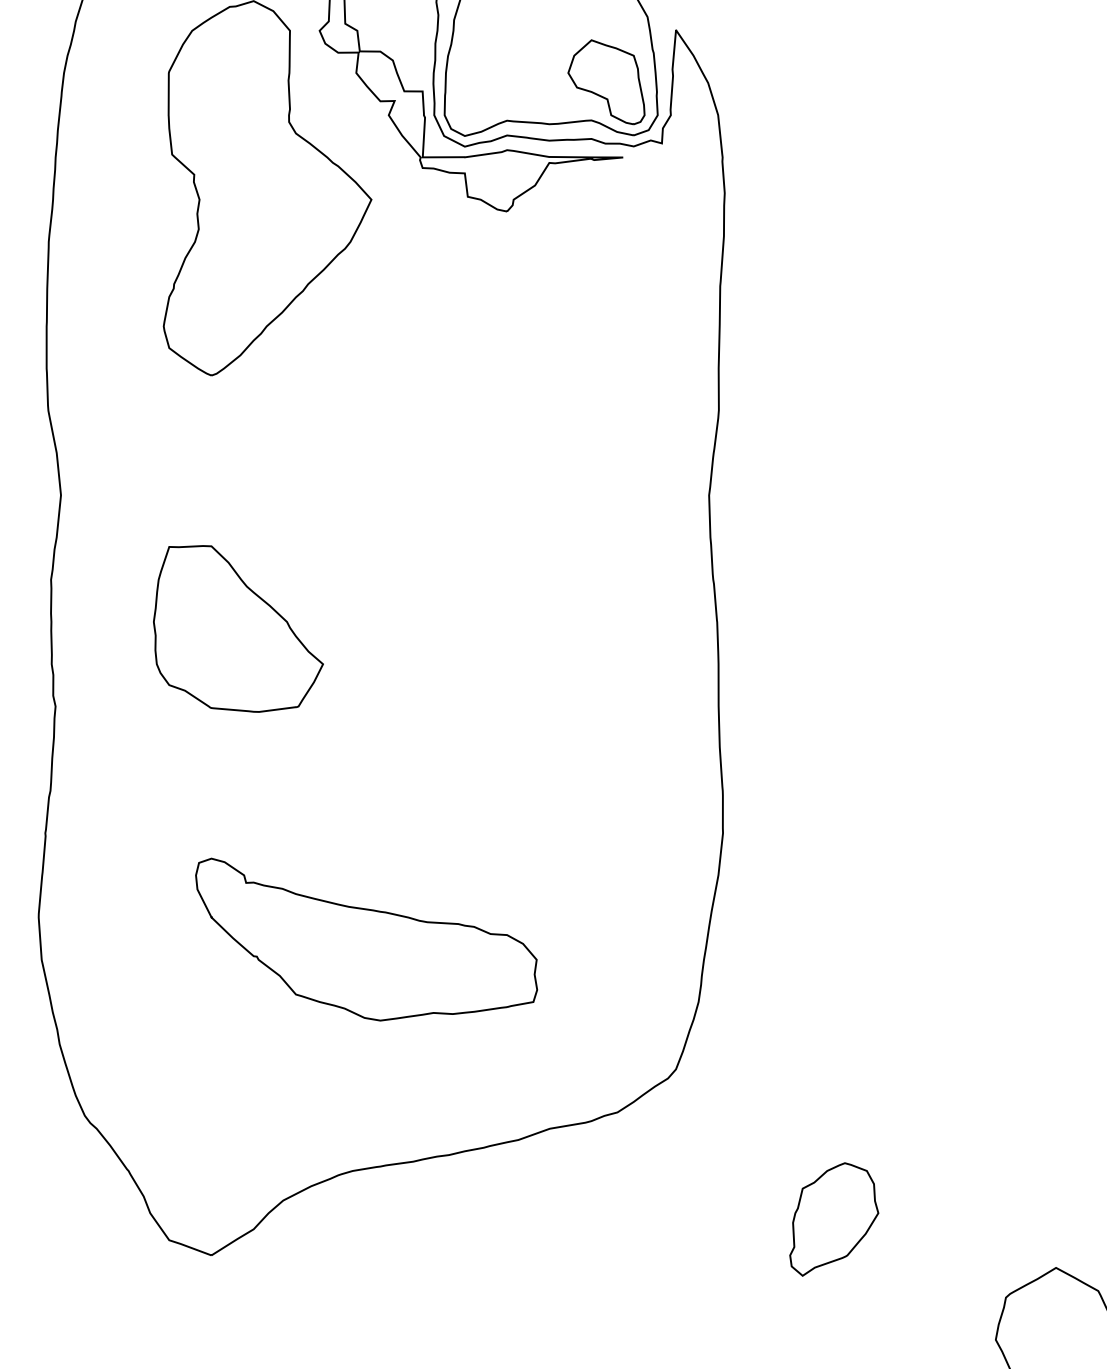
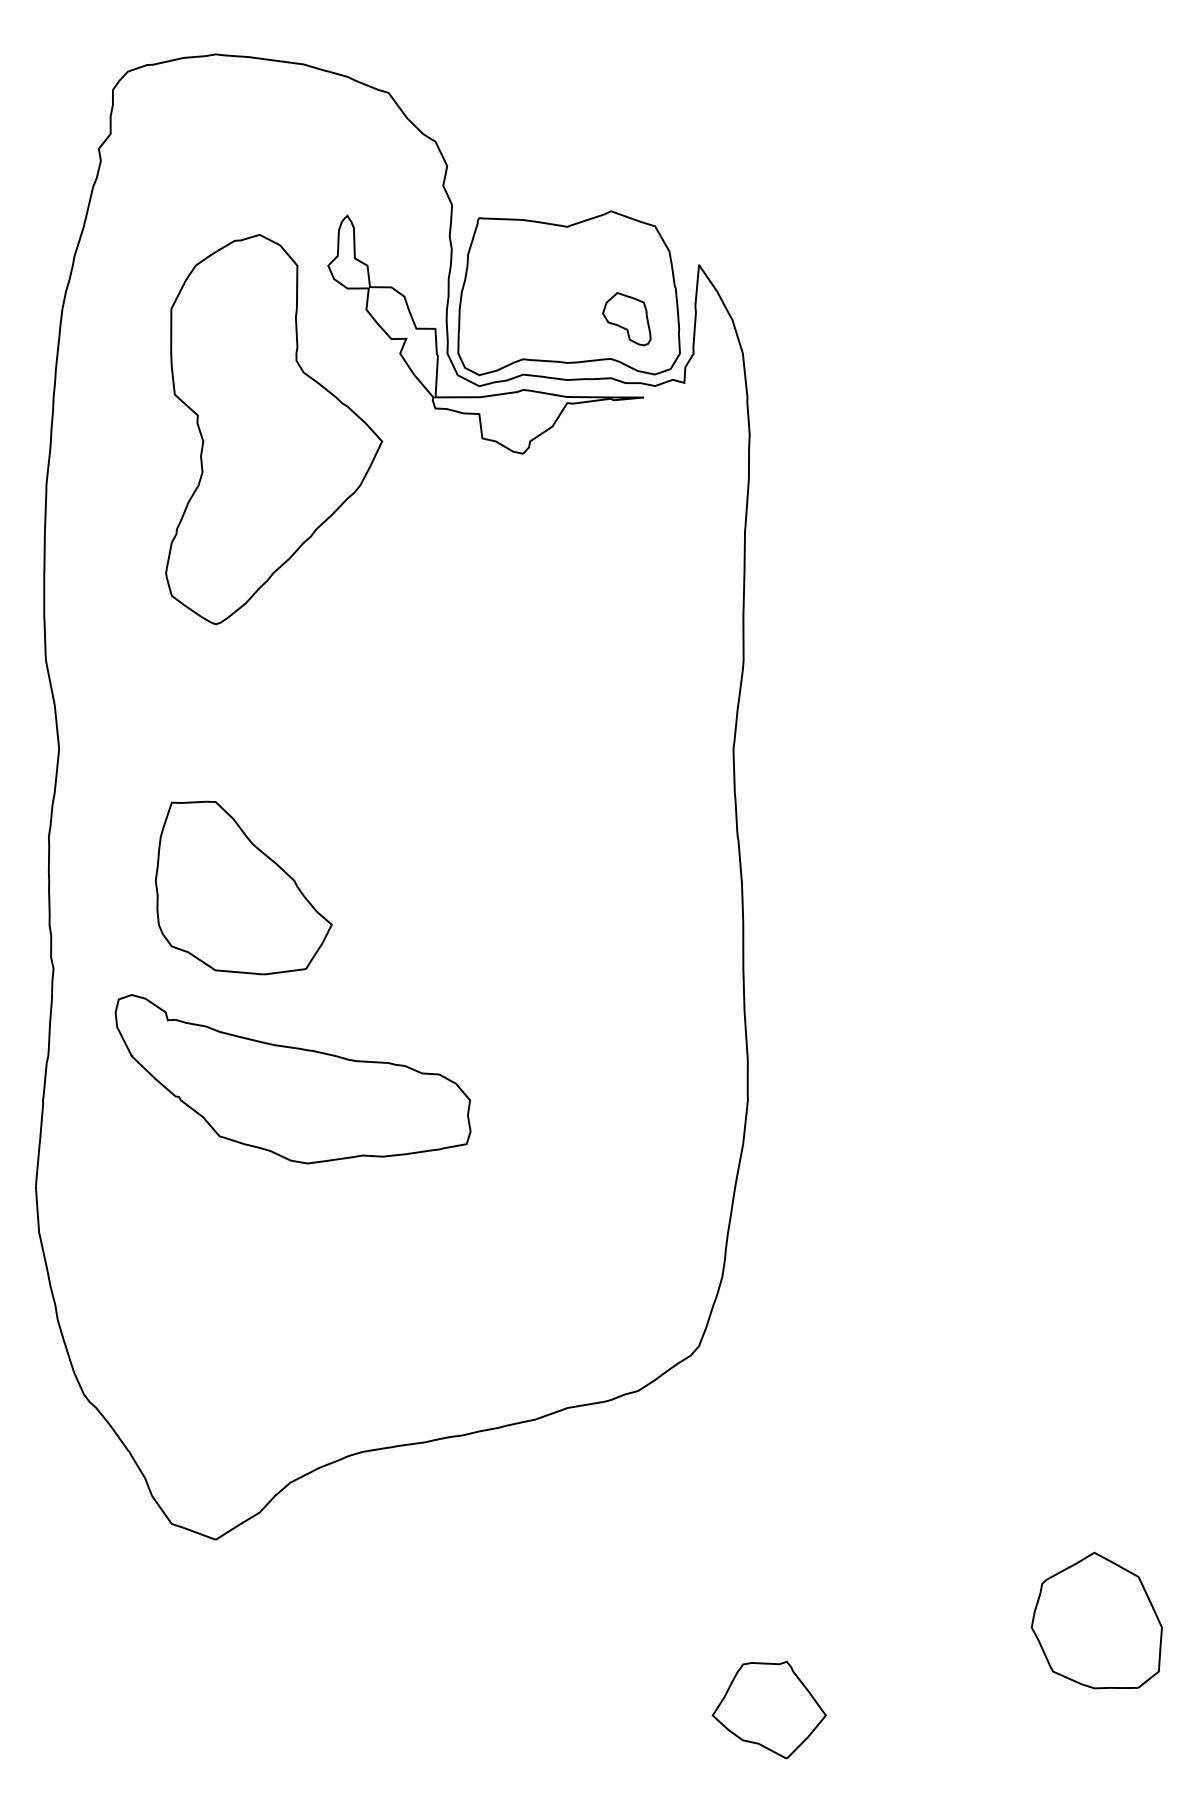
part: (606, 81) -> (626, 318), size x0.6
part: (366, 939) -> (292, 1079), moved
part: (834, 1219) -> (863, 1502), removed

